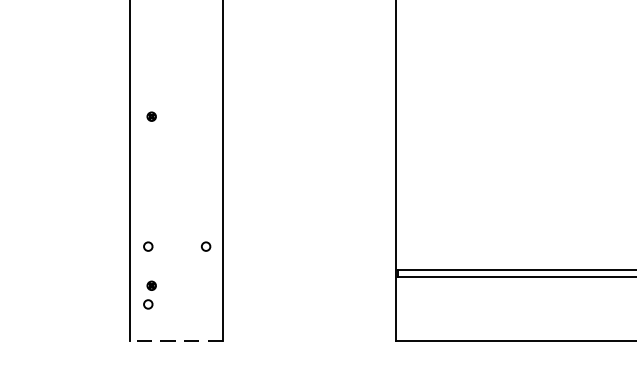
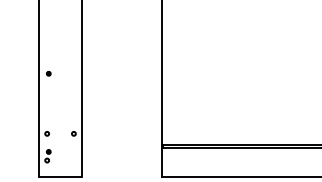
line: (177, 341) -> (60, 177), dashed -> solid

